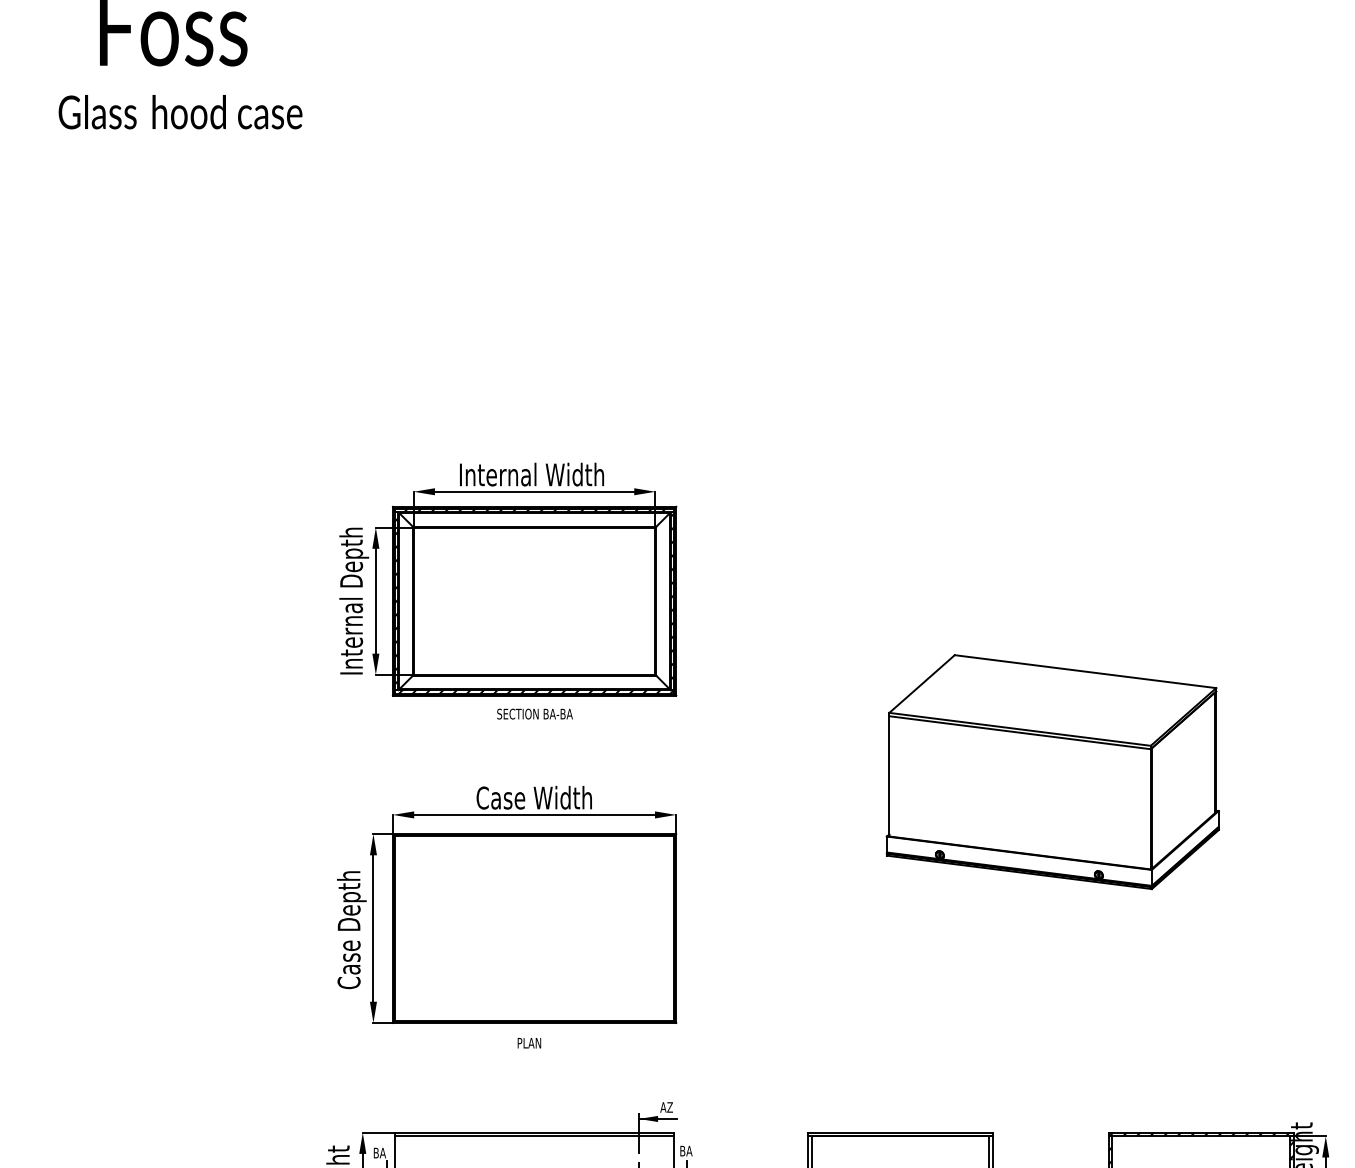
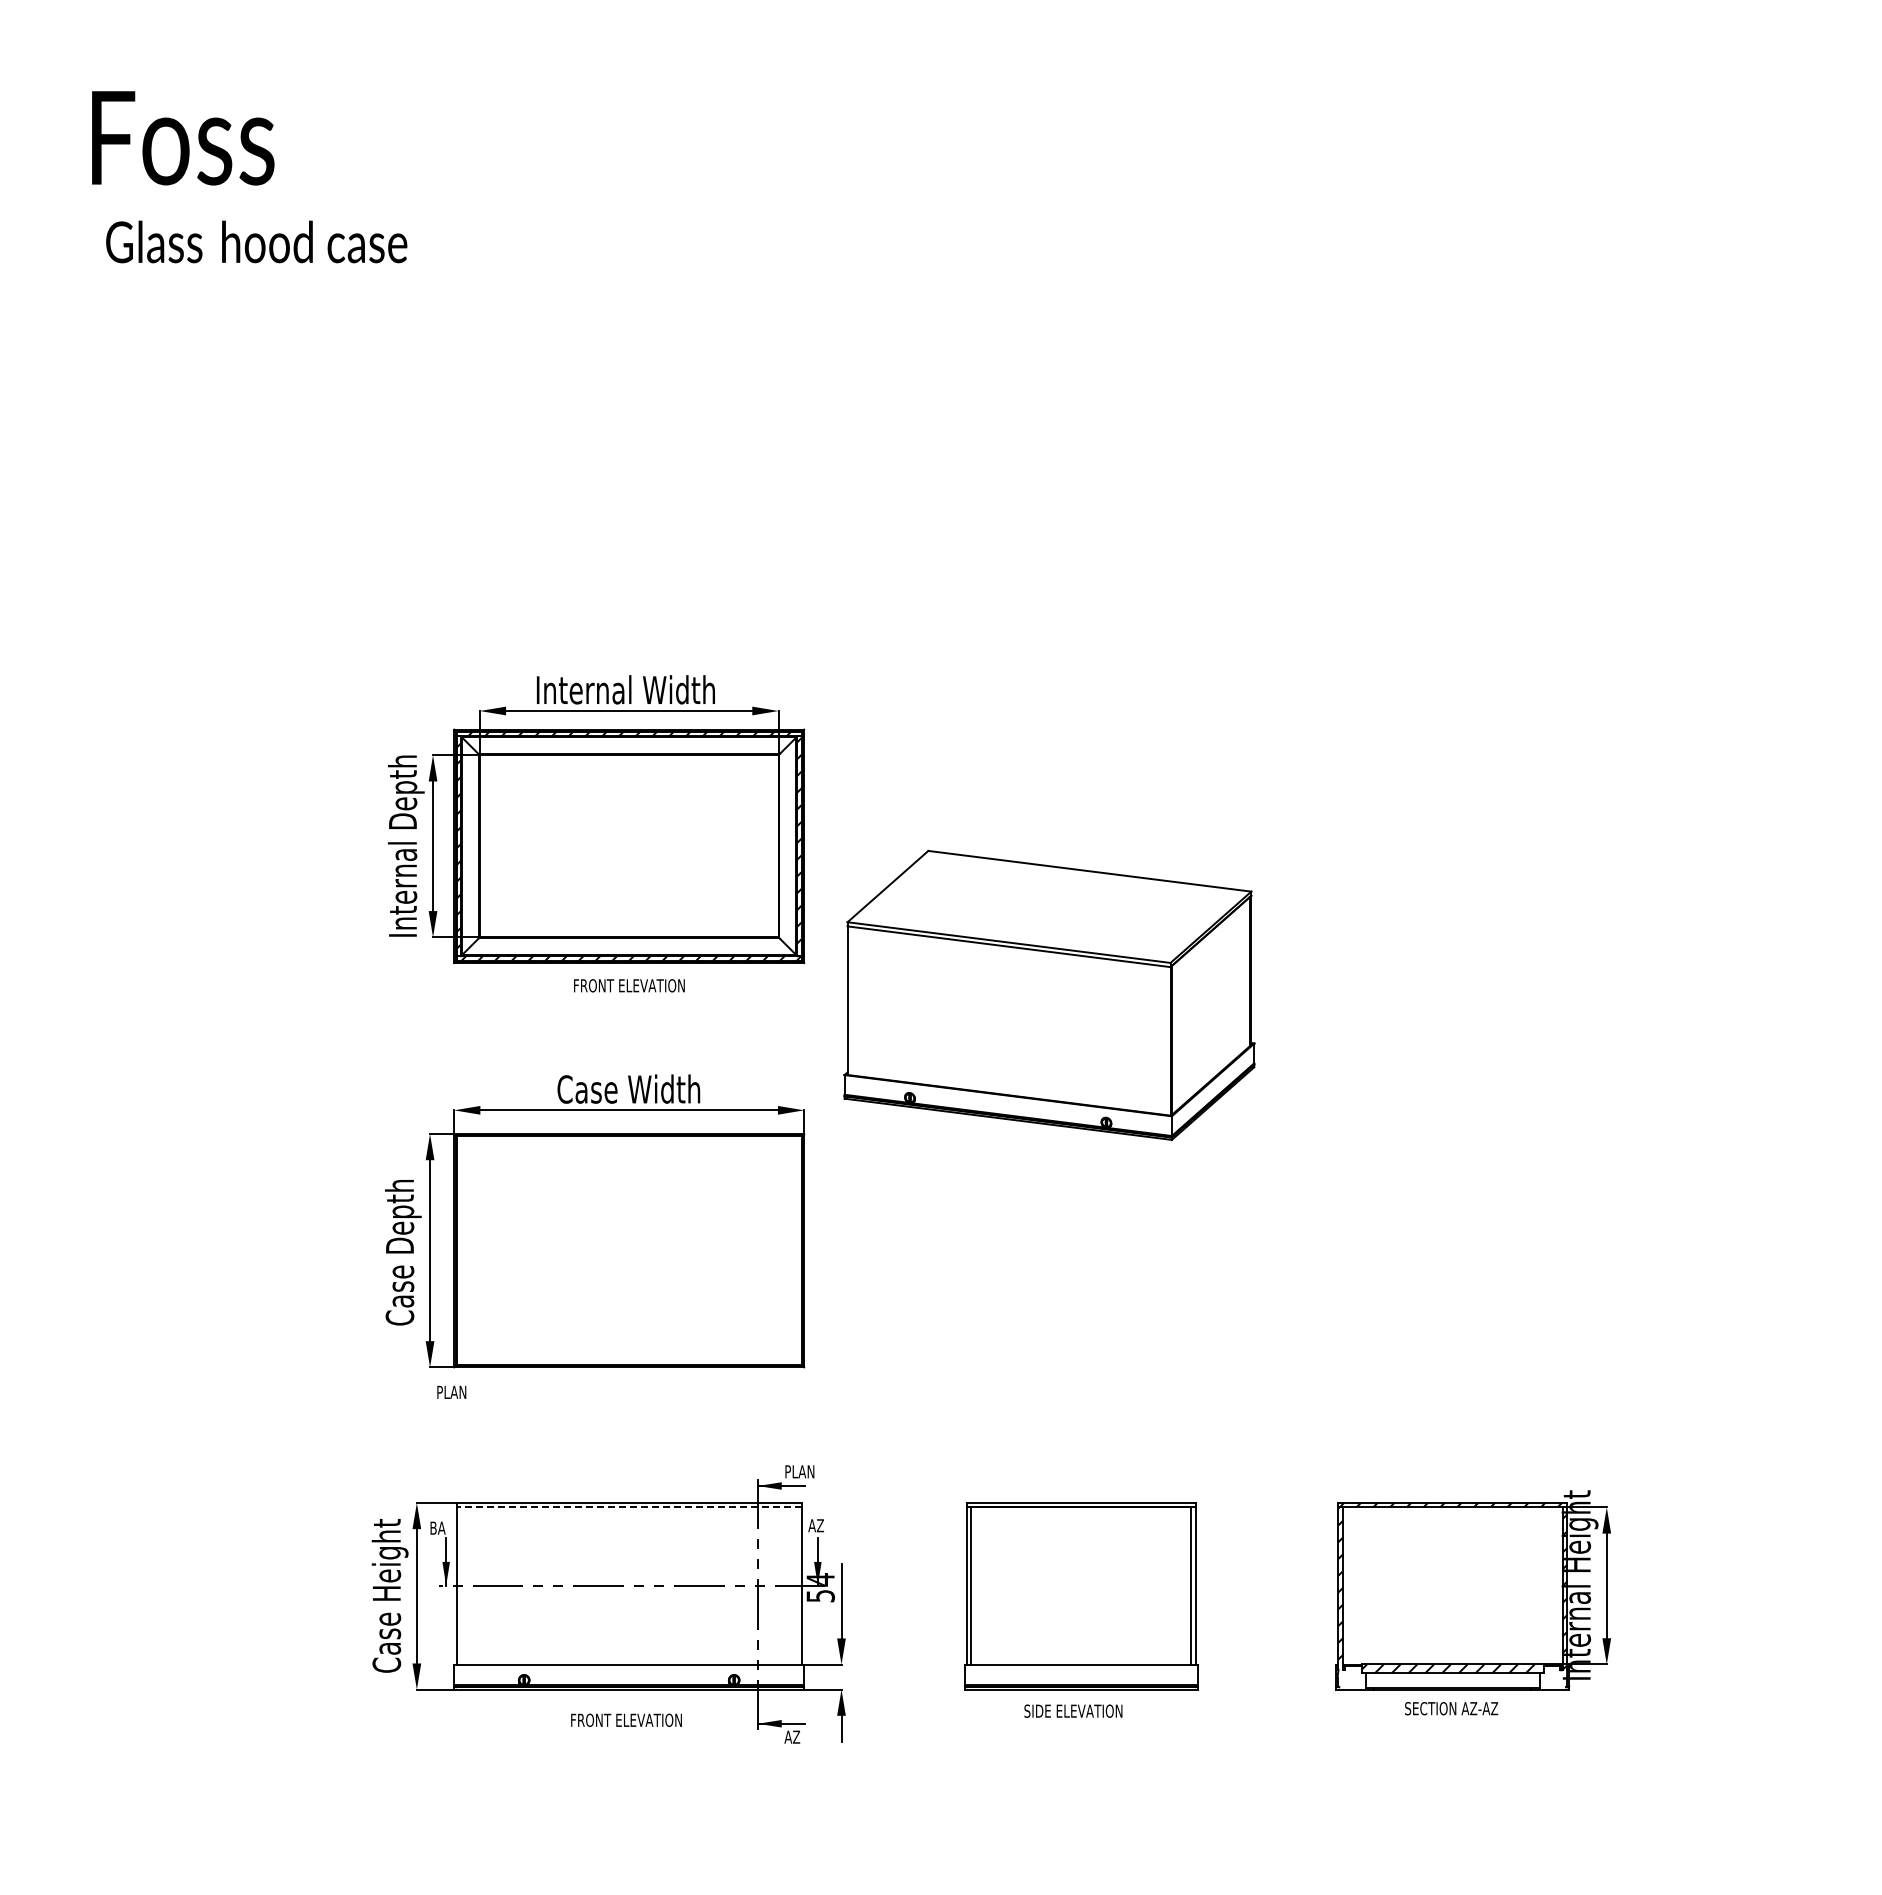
text: (180, 111) -> (256, 241), moved
text: (534, 713) -> (629, 985), SECTION BA-BA -> FRONT ELEVATION
part: (1052, 771) -> (1049, 994), moved
text: (529, 1042) -> (451, 1391), moved
text: (672, 1107) -> (799, 1471), AZ -> PLAN
line: (534, 1136) -> (629, 1507), solid -> dashed
text: (686, 1150) -> (816, 1525), BA -> AZ

